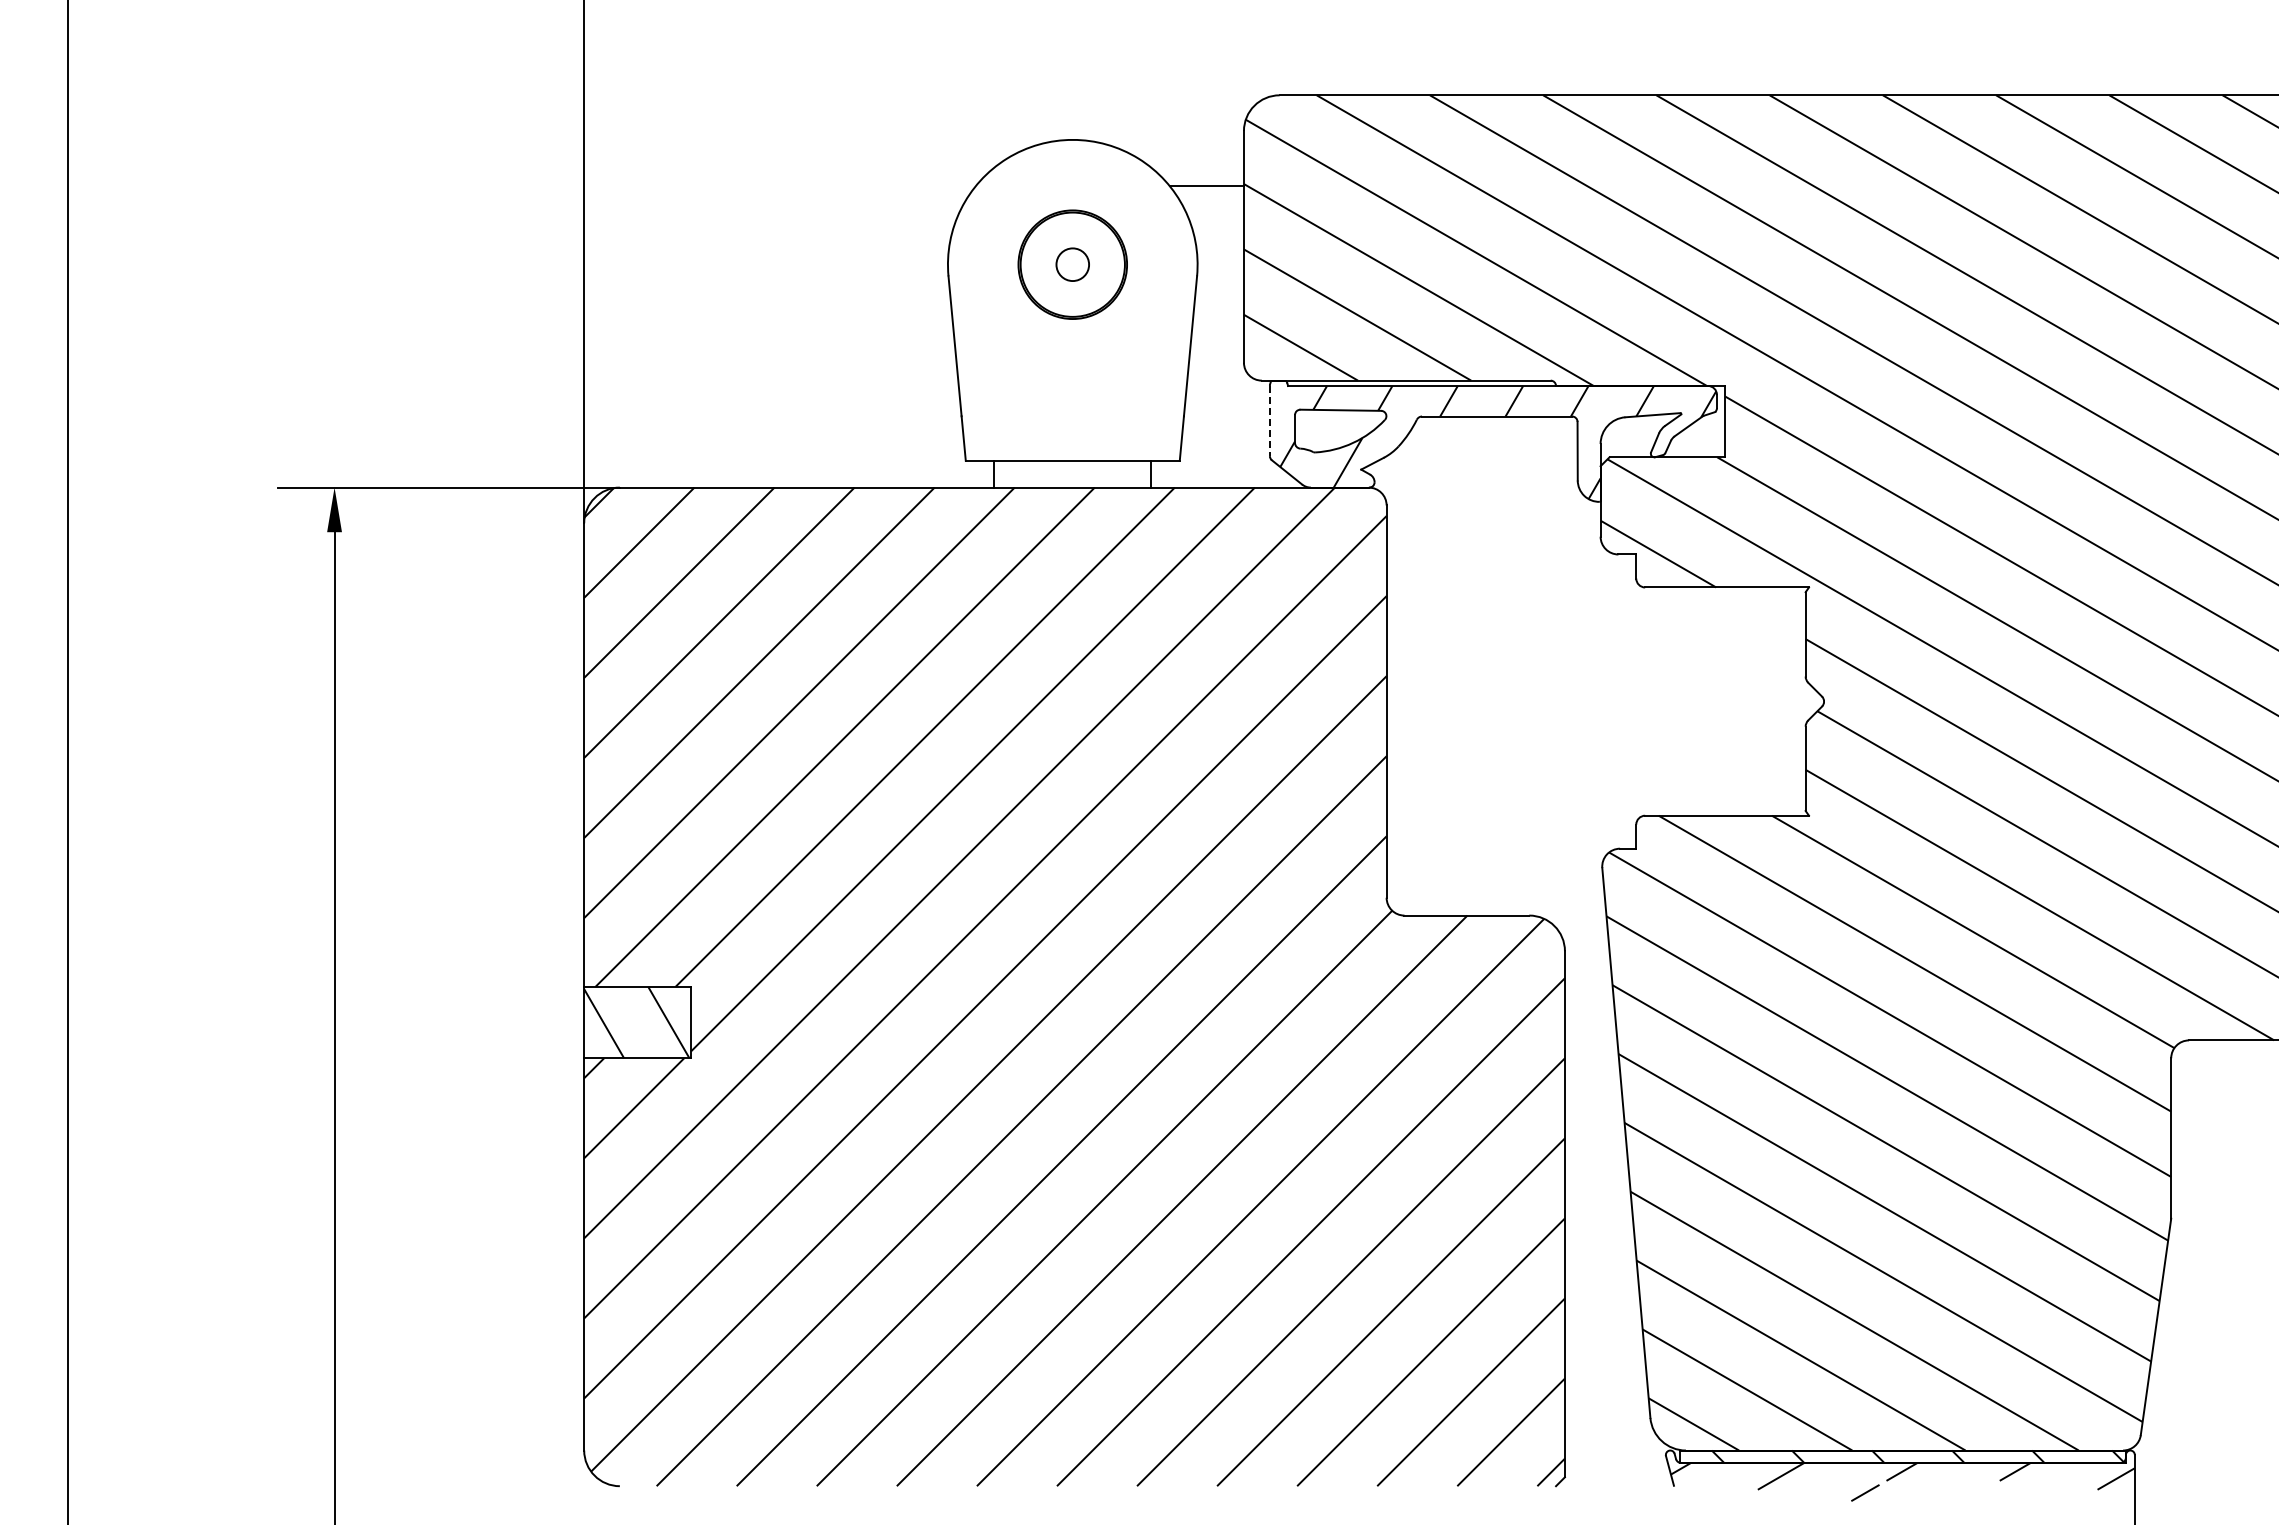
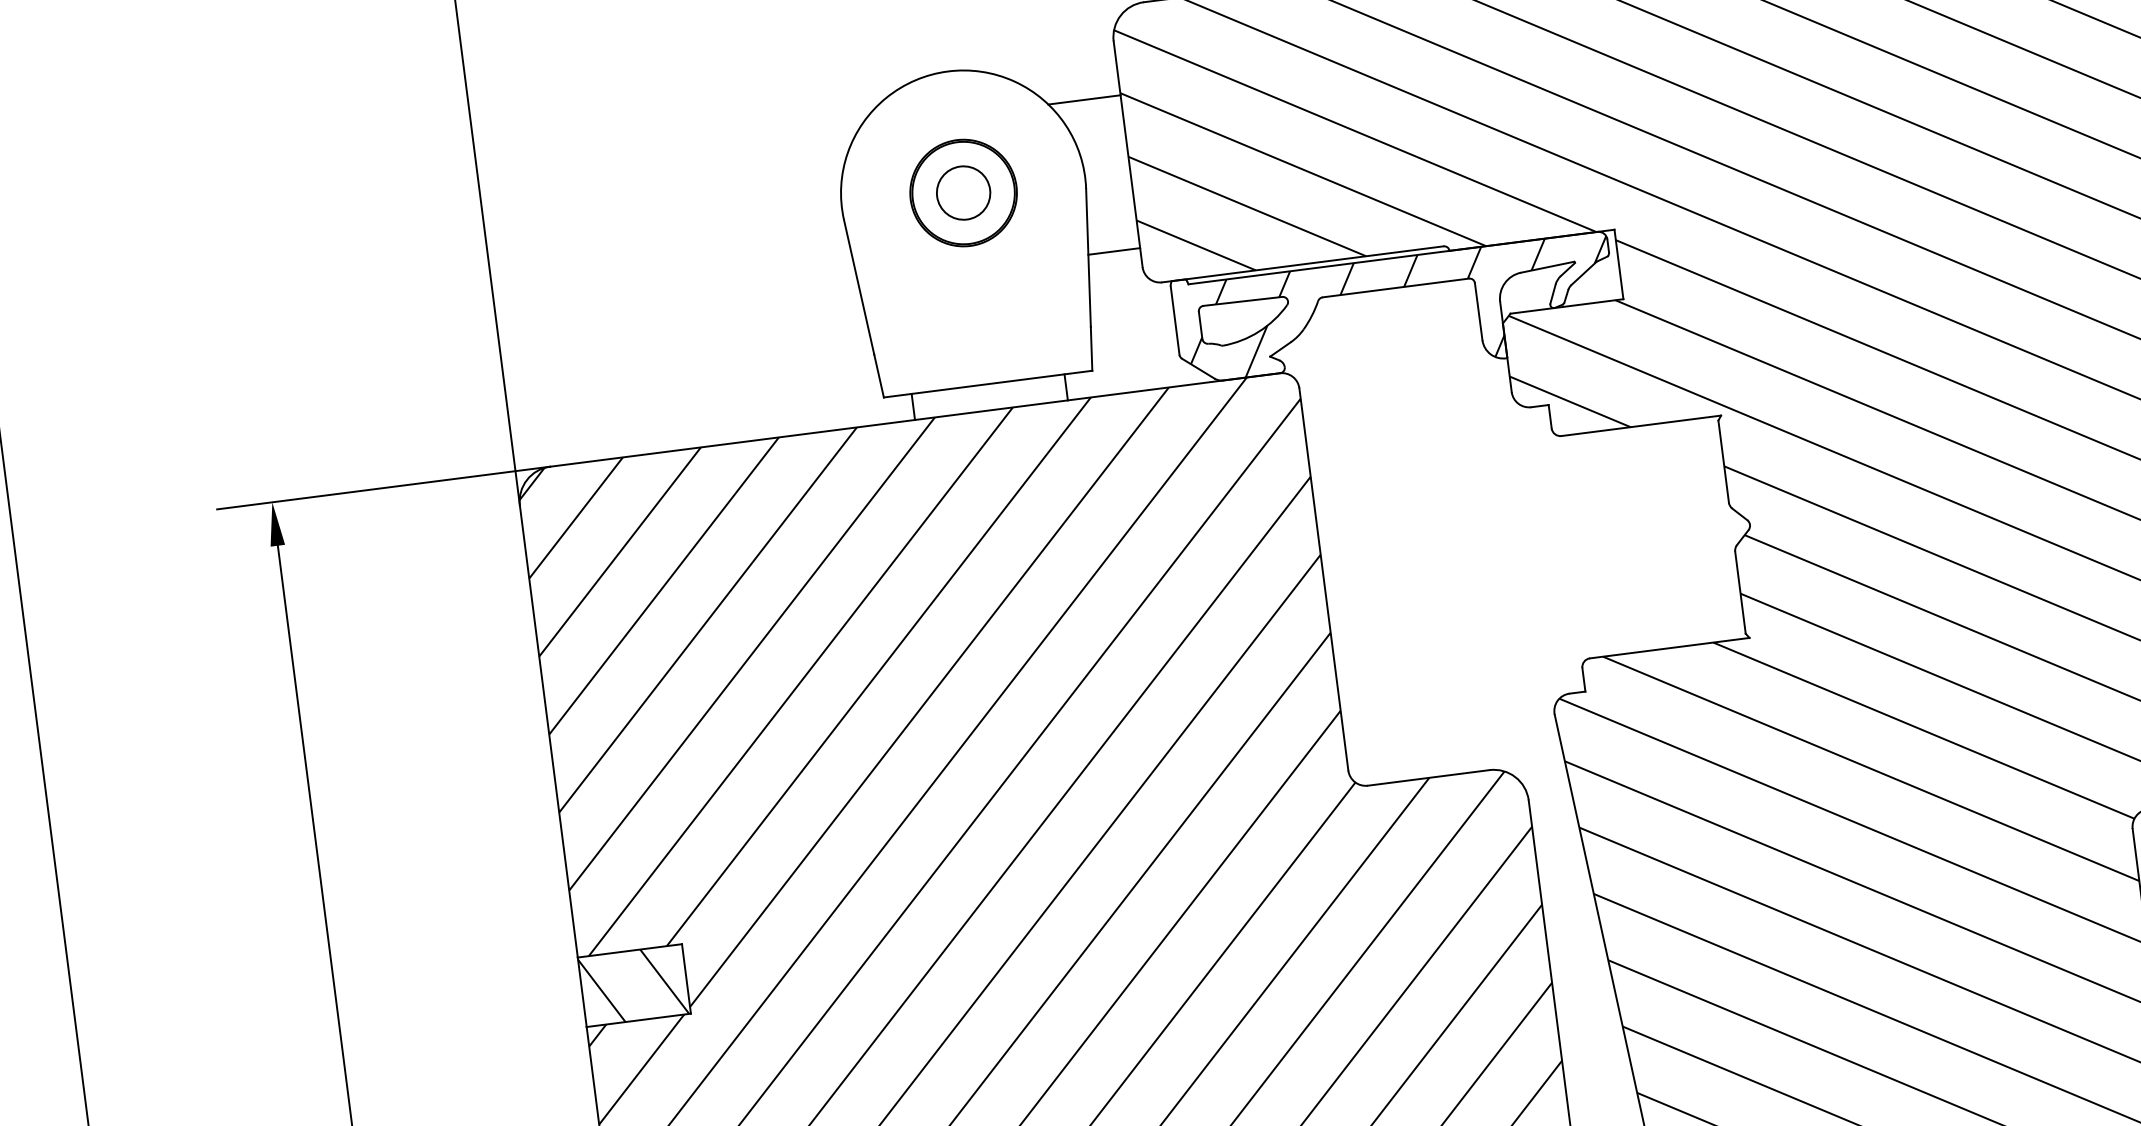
circle: (1072, 264) -> (963, 192), size x1.67
line: (1216, 343) -> (1113, 251), added
line: (1269, 421) -> (1174, 321), dashed -> solid

